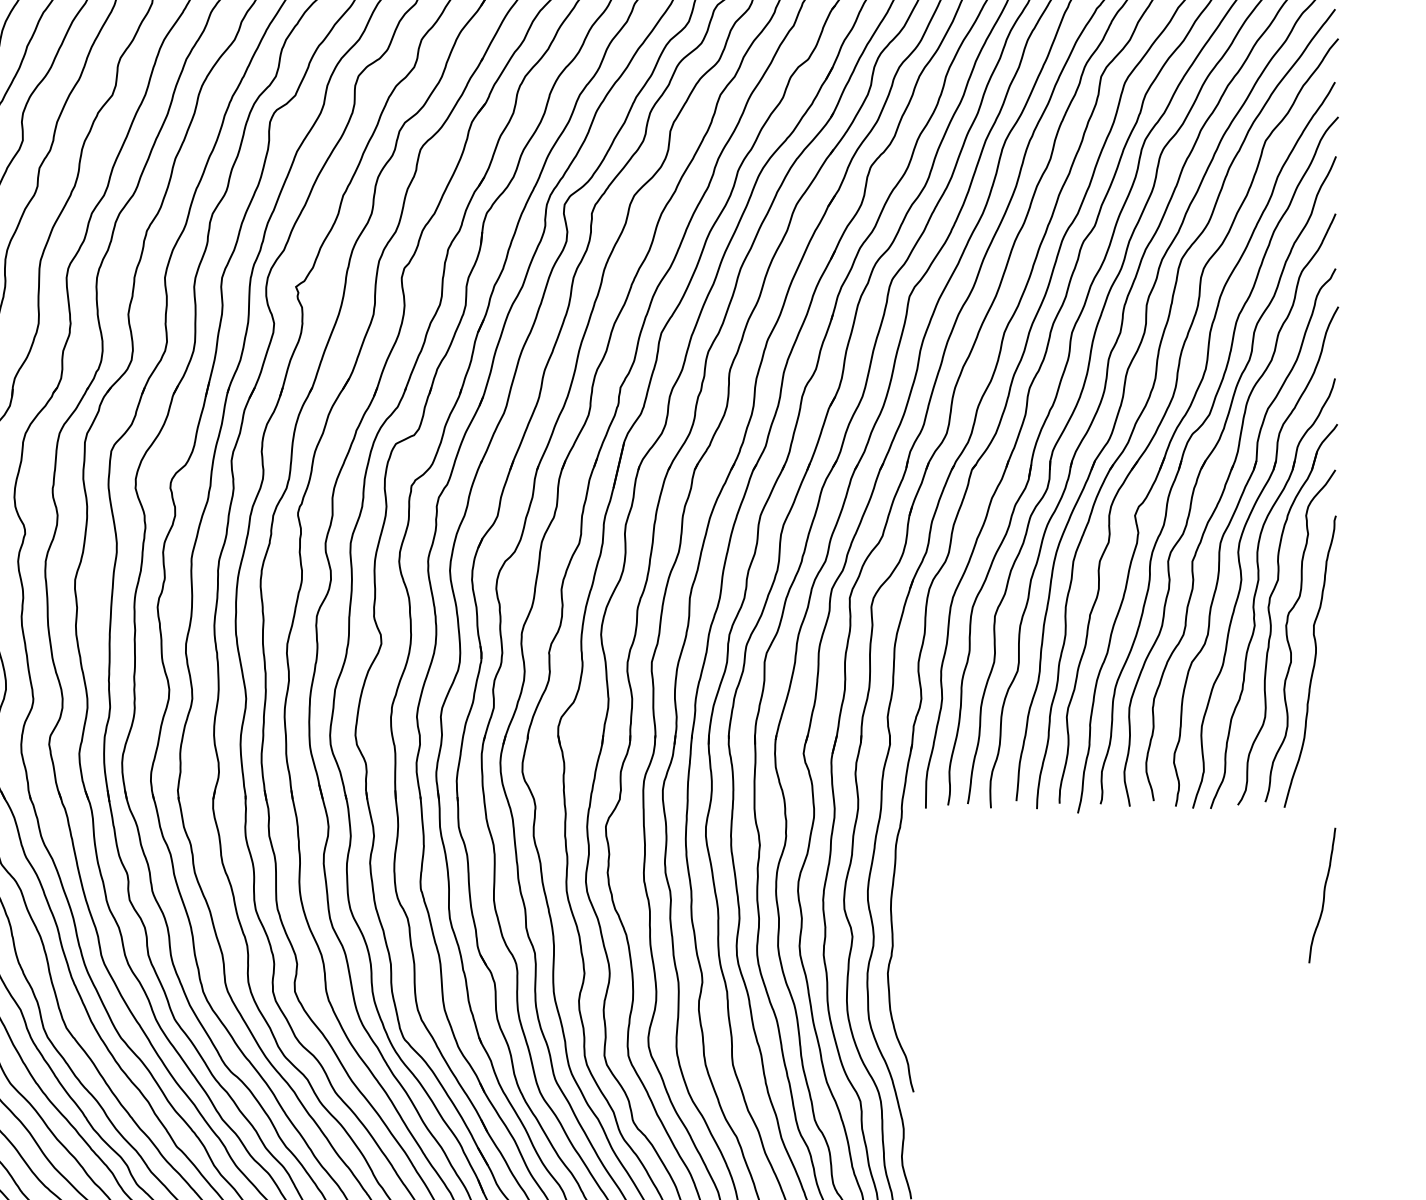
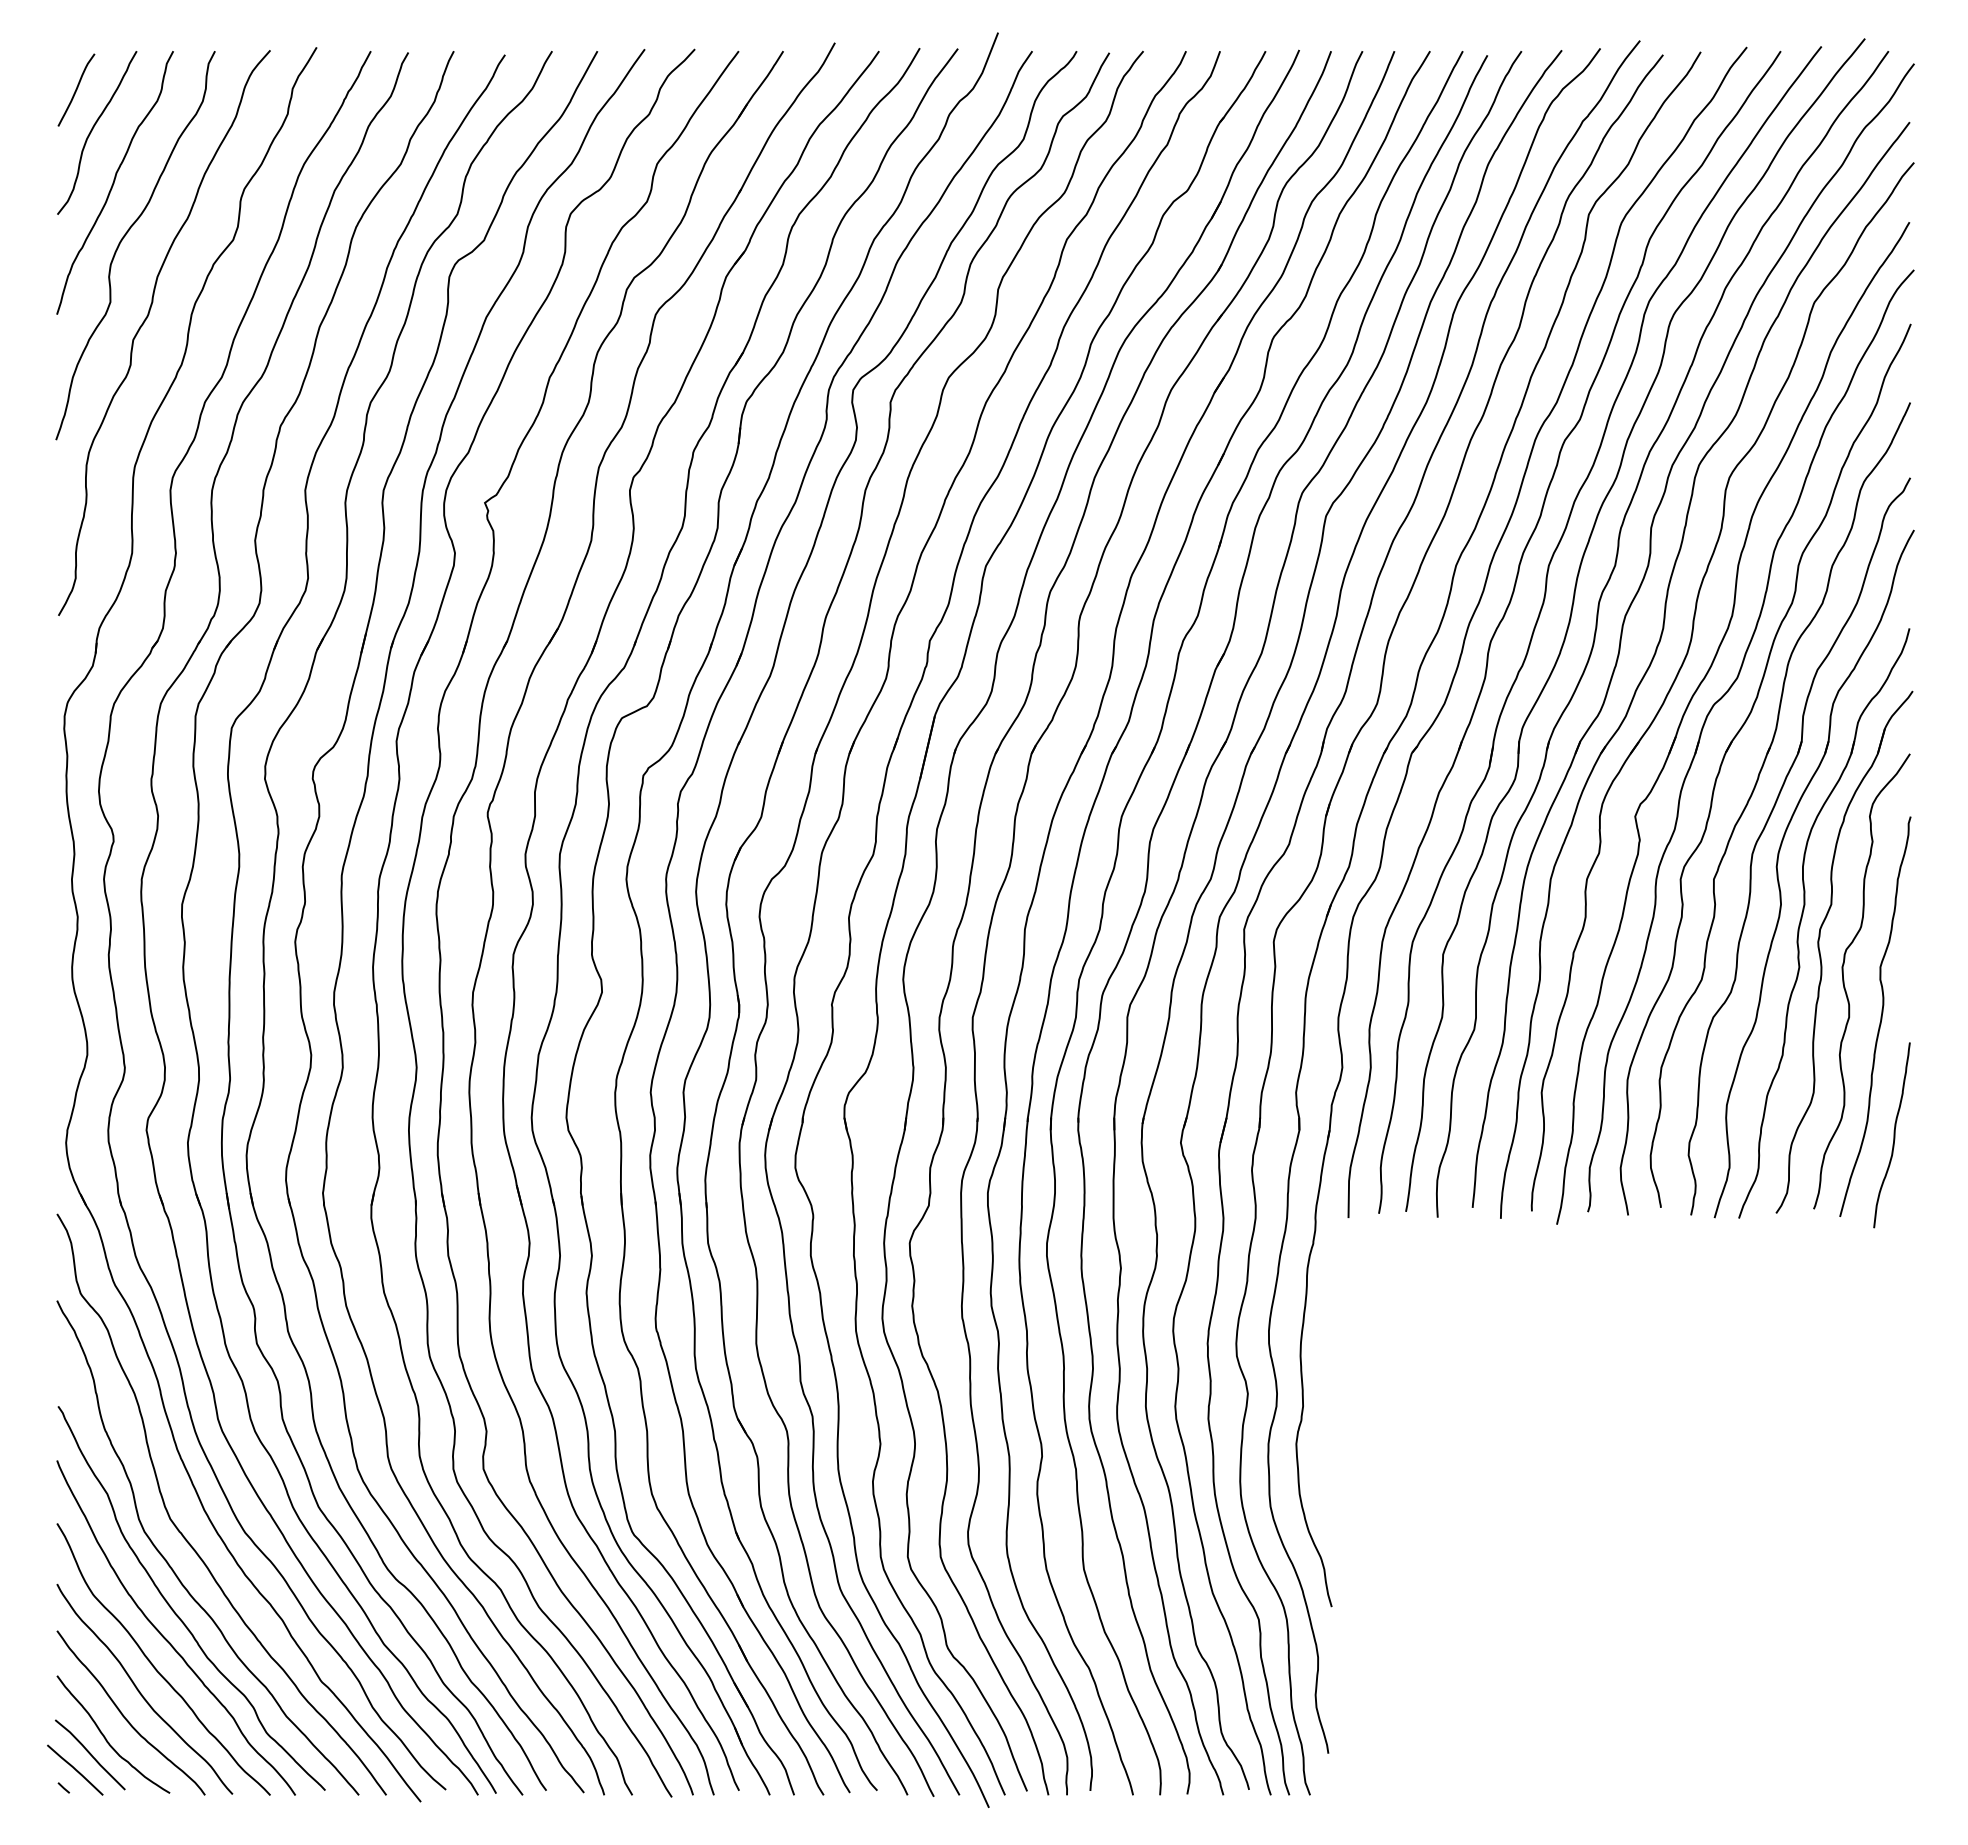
curve: (1323, 895) -> (1893, 1135), moved

